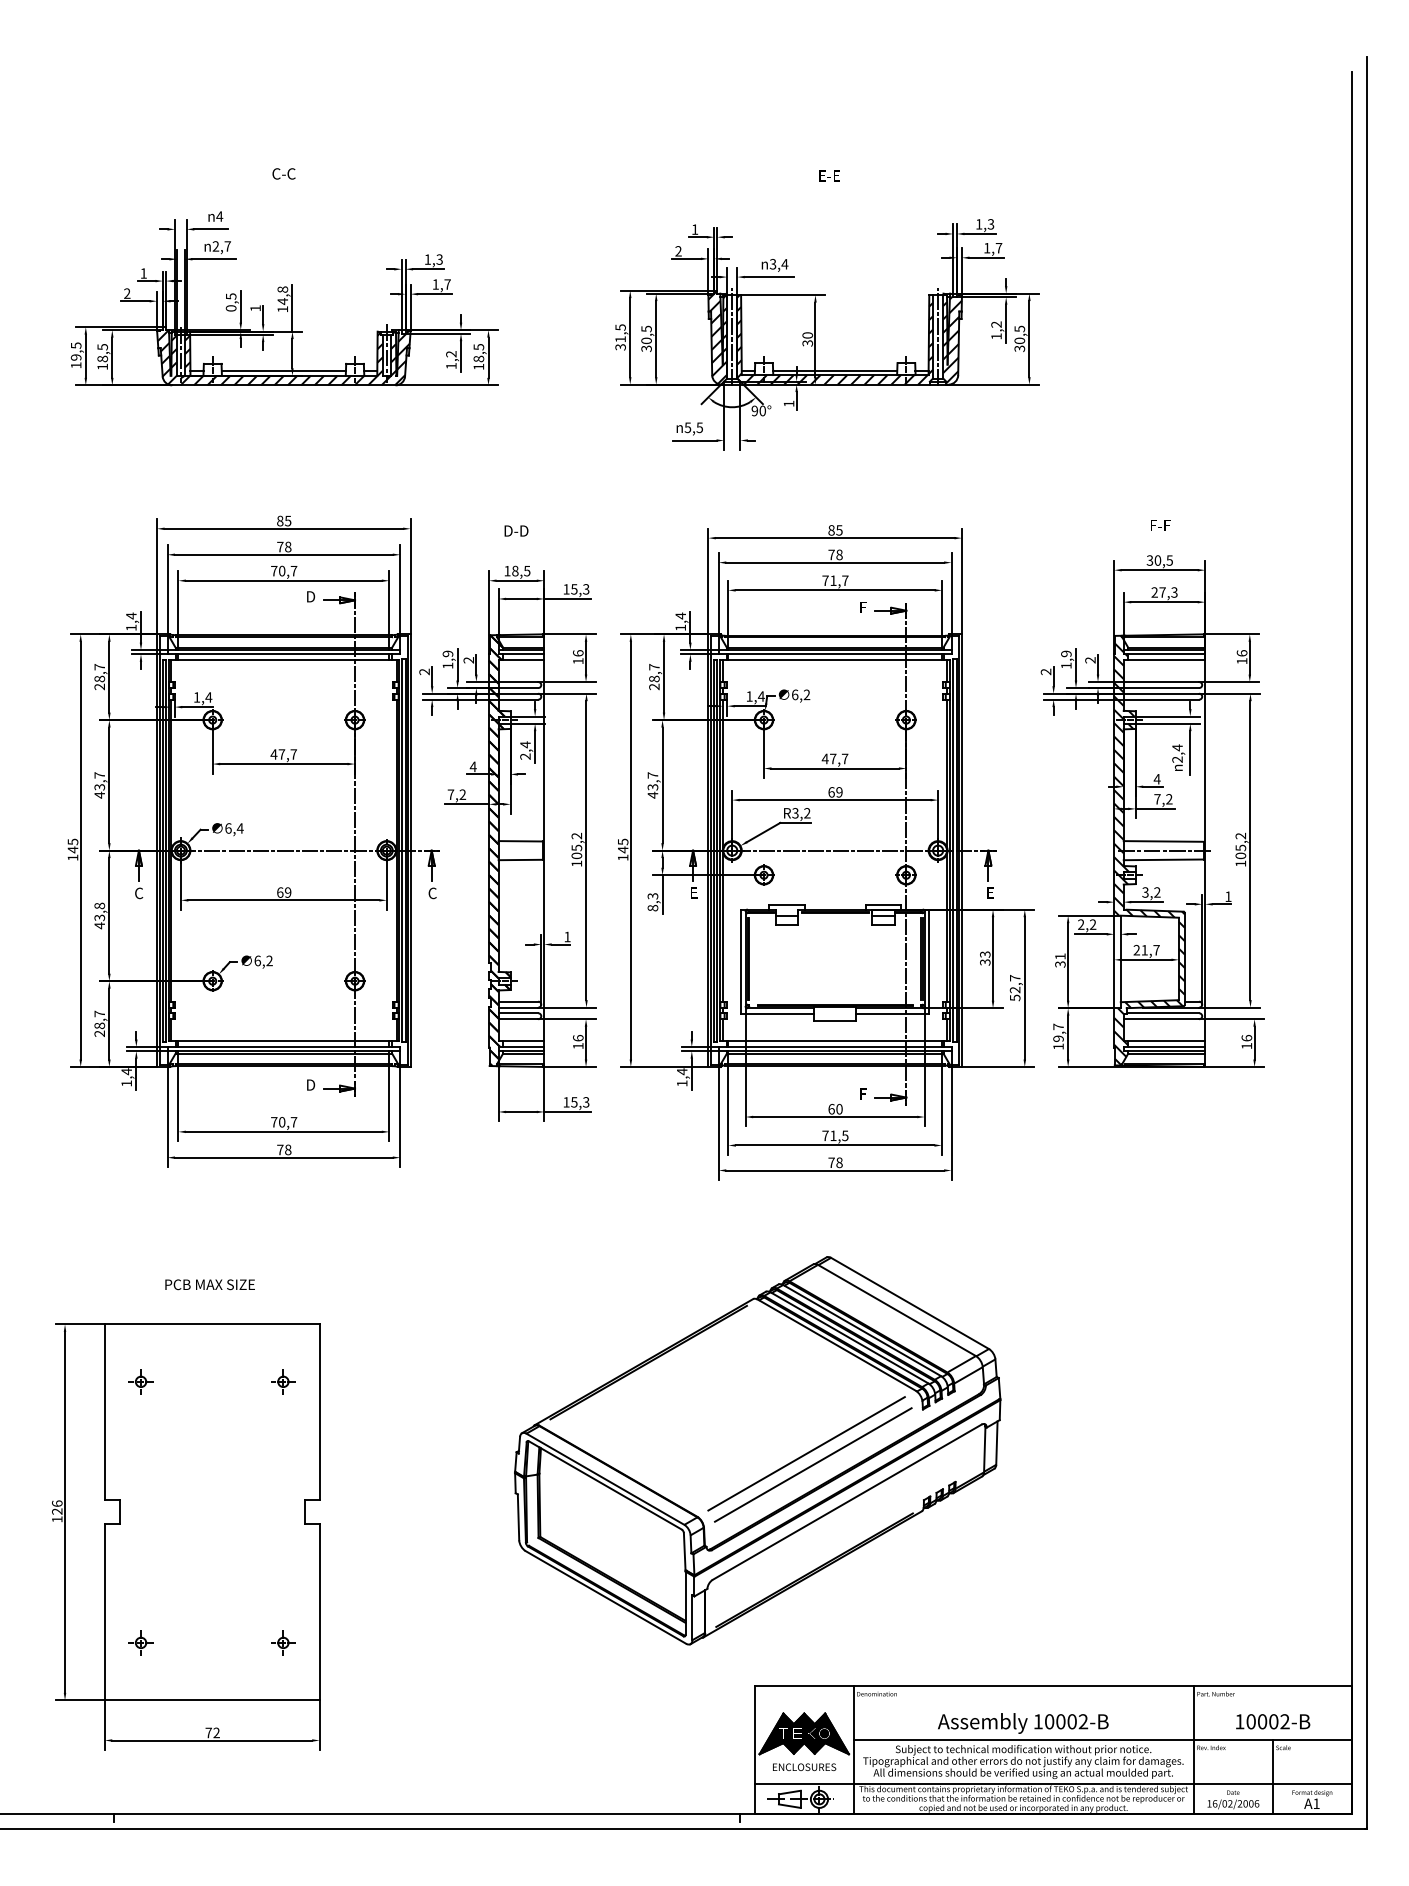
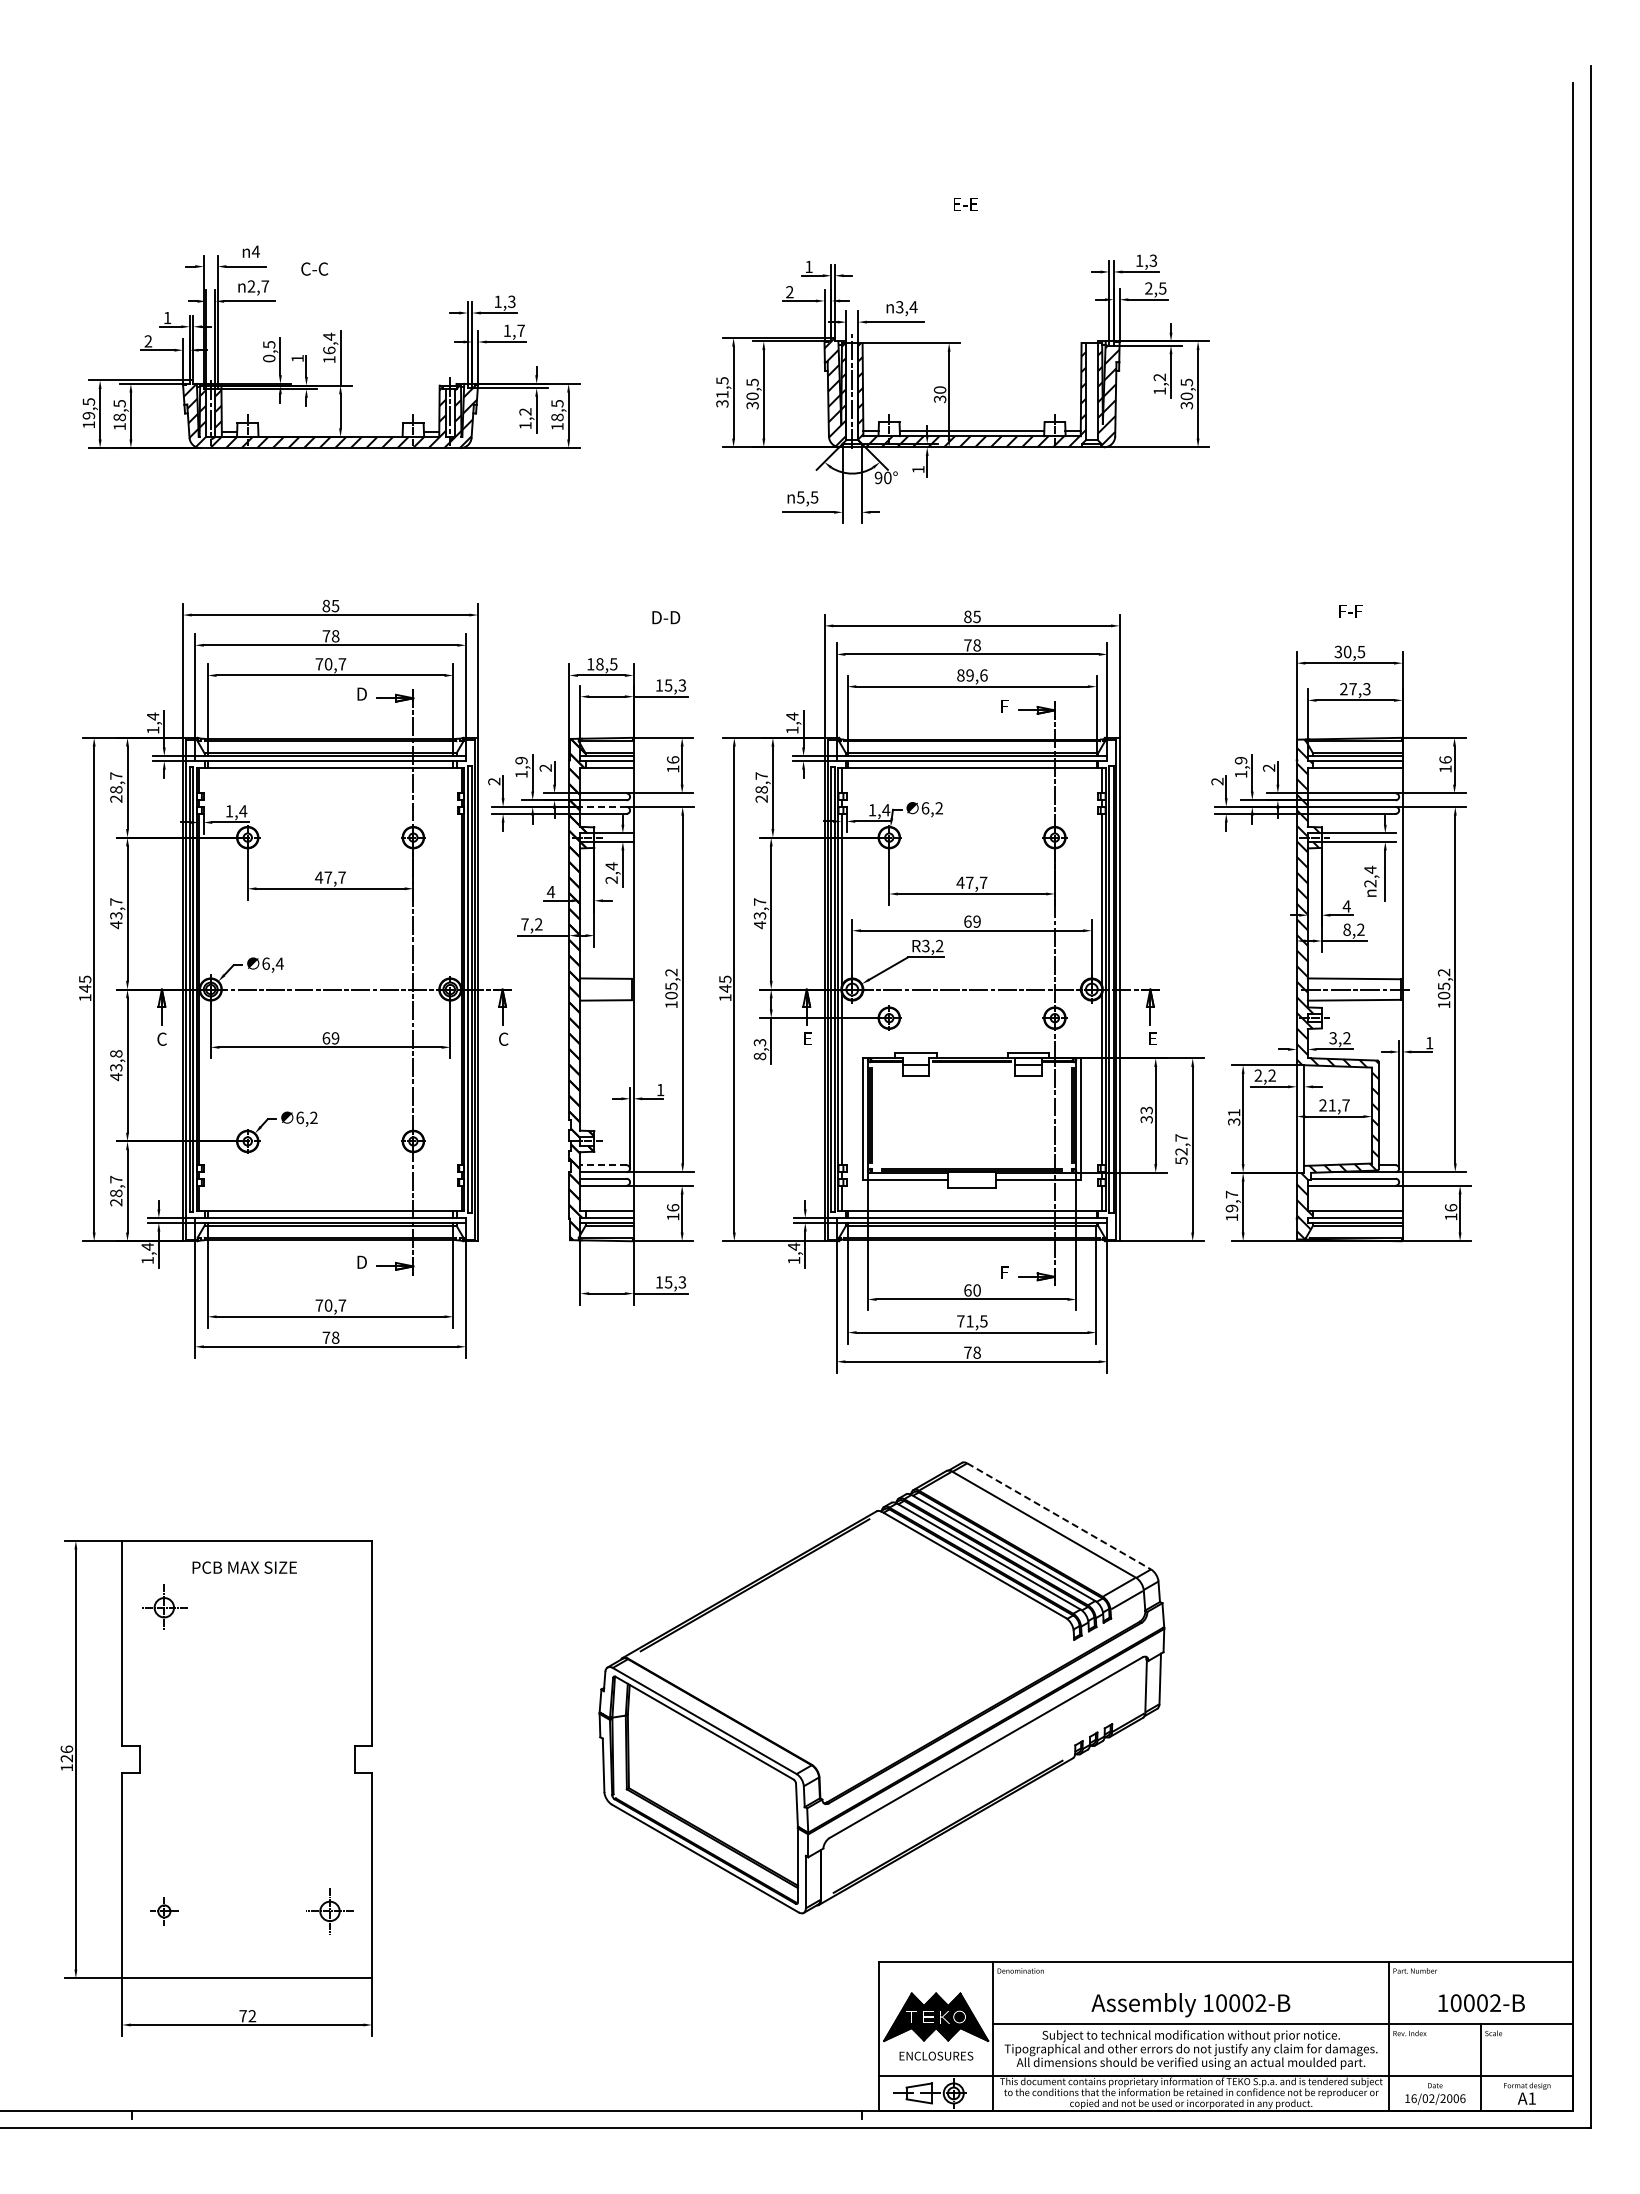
text: (283, 173) -> (314, 268), moved
text: (992, 248) -> (1155, 288), 1,7 -> 2,5
text: (282, 295) -> (329, 343), 14,8 -> 16,4
line: (937, 336) -> (1091, 391), removed
line: (283, 371) -> (330, 431), removed
text: (516, 530) -> (666, 617), moved
text: (835, 580) -> (972, 675), 71,7 -> 89,6
line: (518, 693) -> (603, 806), solid -> dashed
text: (1156, 799) -> (1346, 929), 7,2 -> 8,2
line: (518, 1001) -> (603, 1165), solid -> dashed
text: (209, 1284) -> (244, 1567), moved
line: (910, 1303) -> (1059, 1516), solid -> dashed
part: (141, 1381) -> (164, 1607), size x1.6
part: (282, 1381) -> (329, 1607), removed
line: (806, 1453) -> (938, 1691), removed
line: (813, 1465) -> (946, 1704), removed
part: (282, 1642) -> (329, 1911), size x1.6

